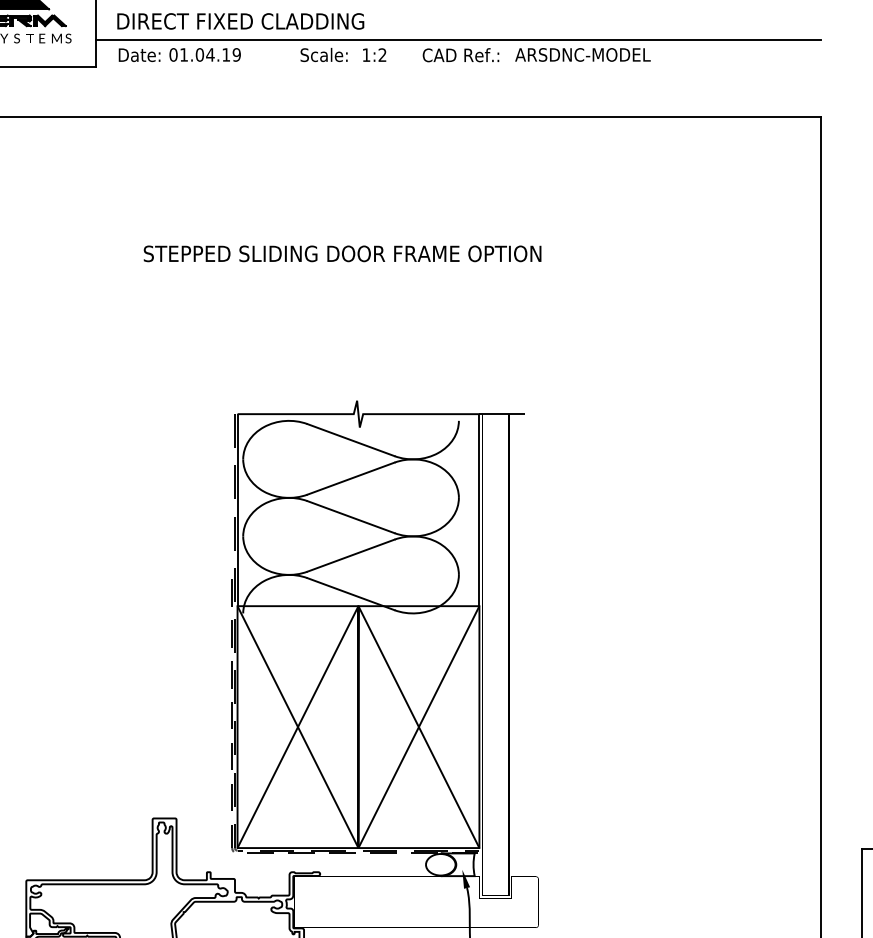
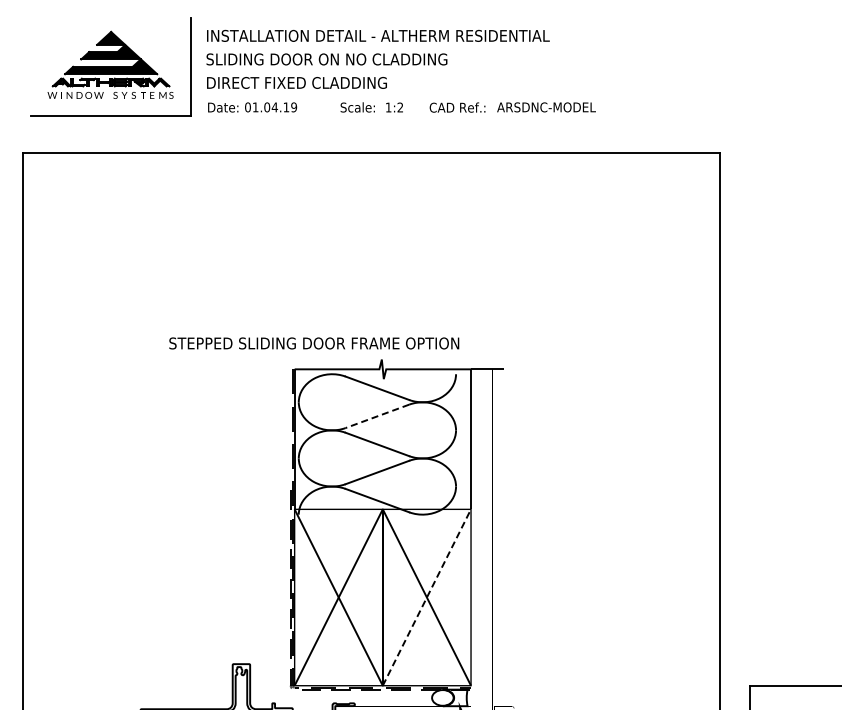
line: (458, 39) -> (455, 96), removed
text: (342, 253) -> (314, 343), moved
line: (351, 478) -> (377, 416), solid -> dashed
line: (418, 727) -> (426, 597), solid -> dashed

